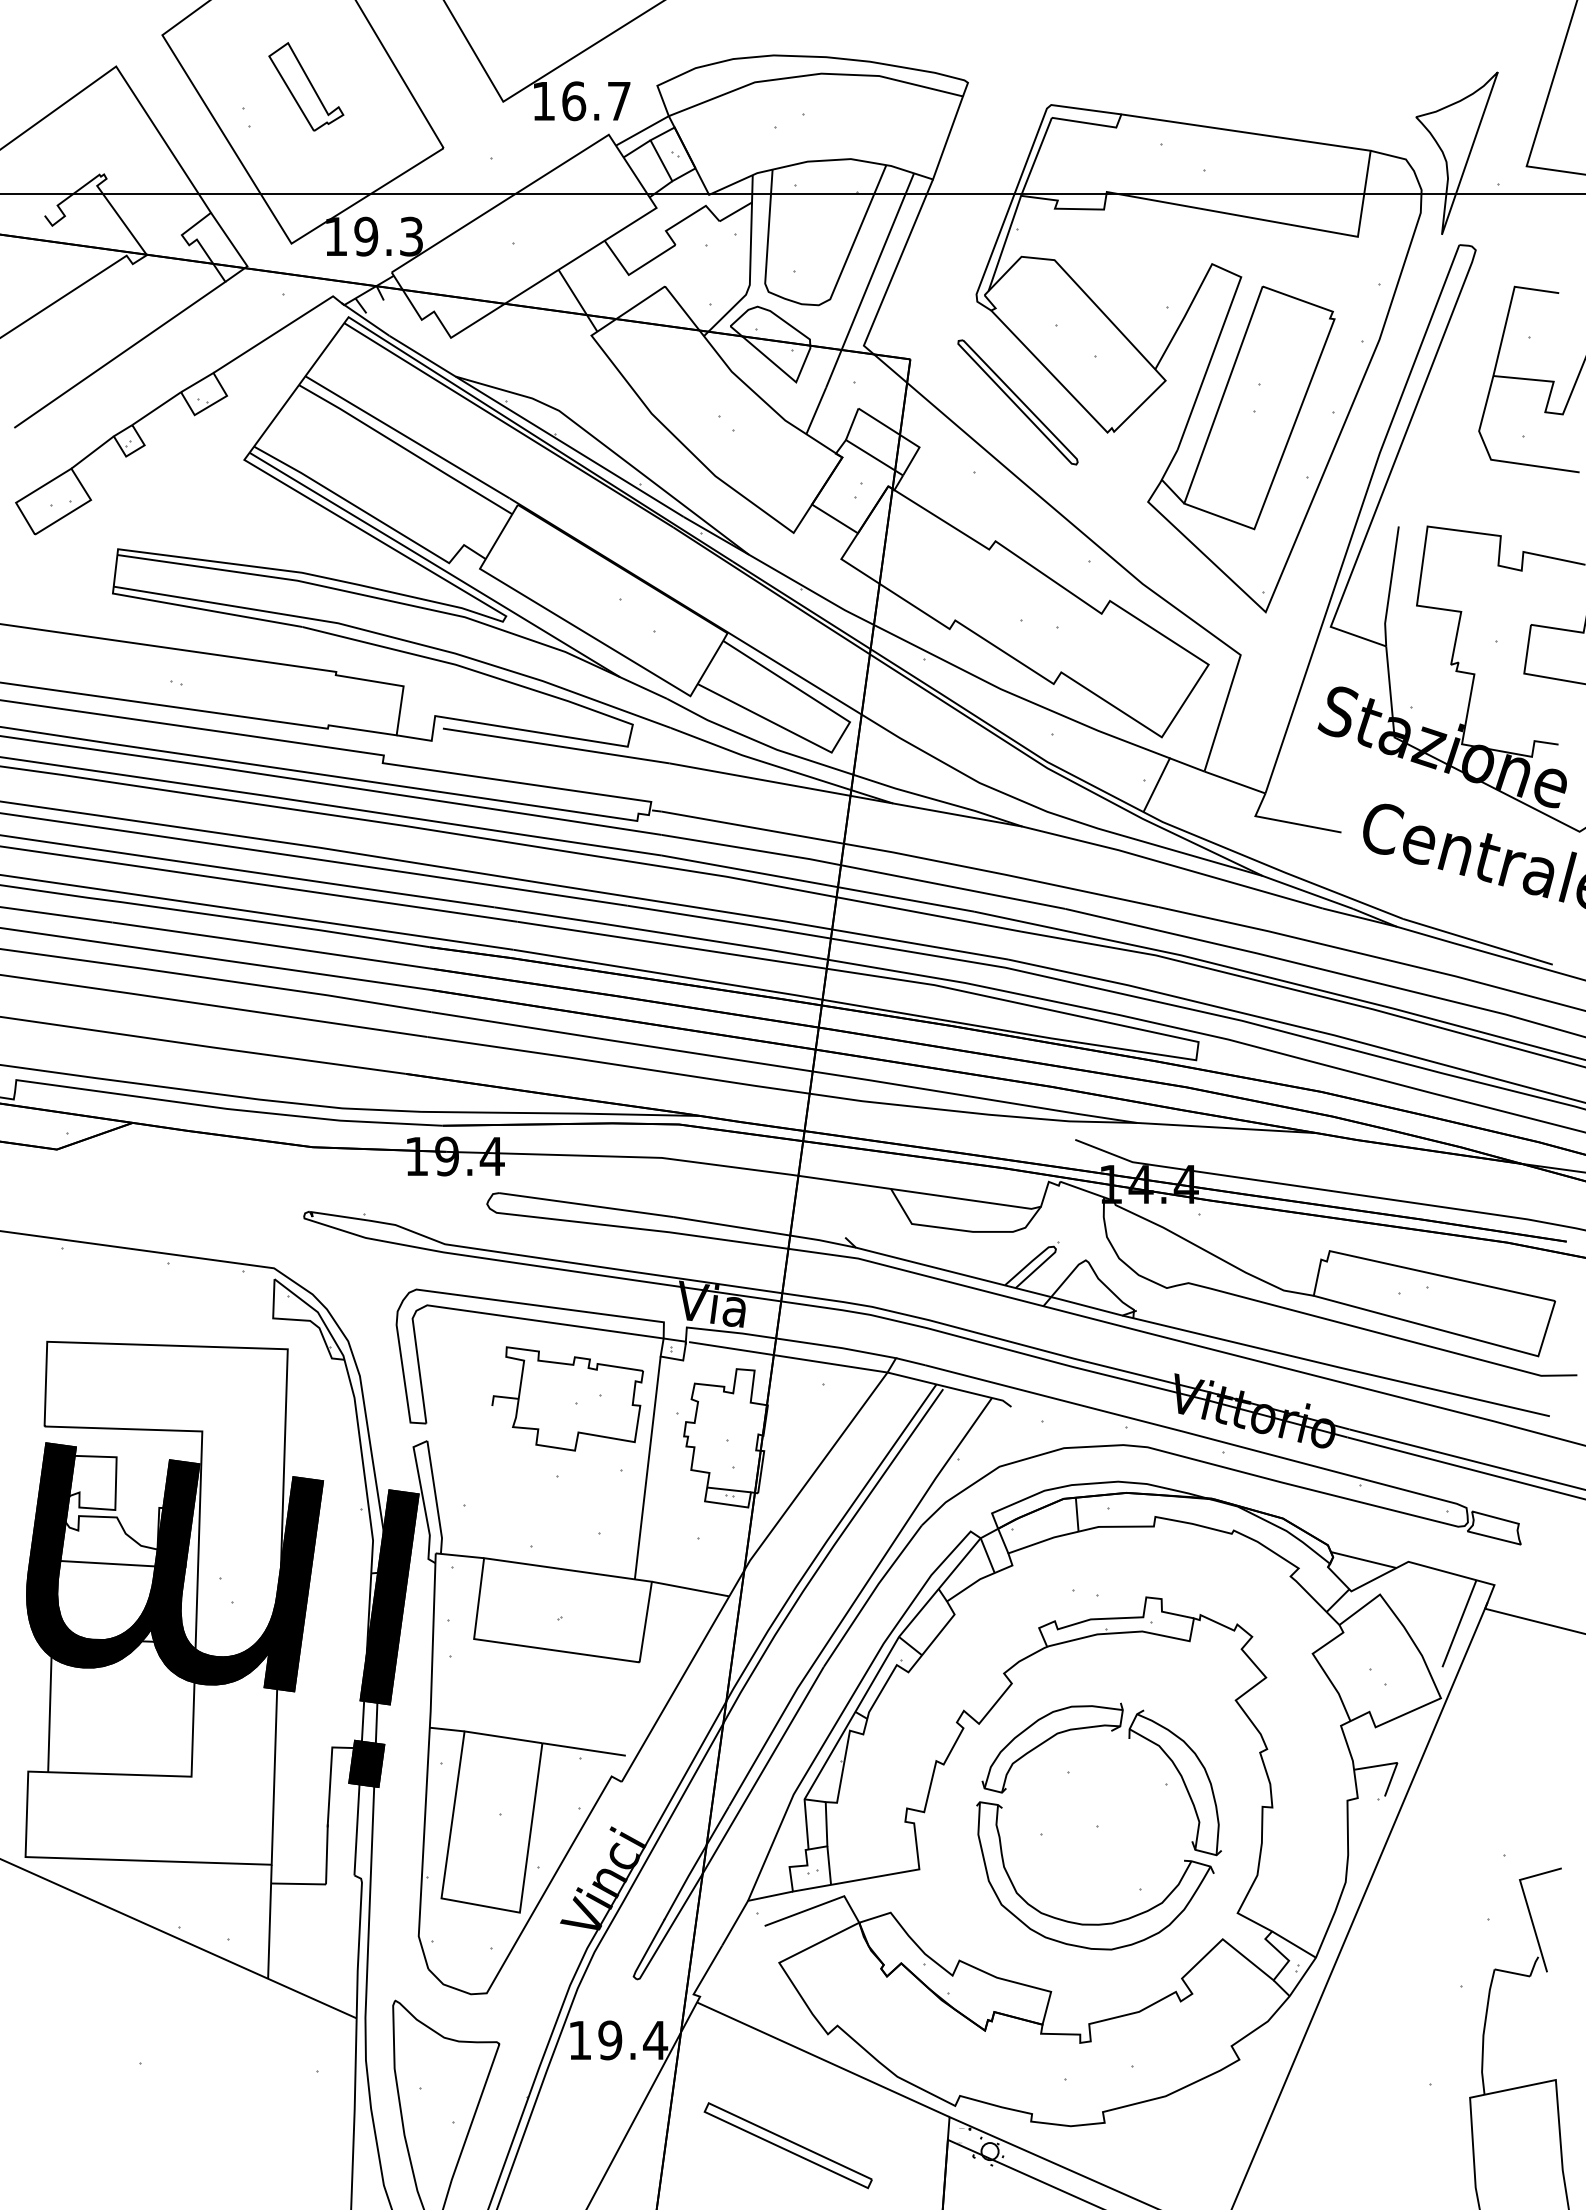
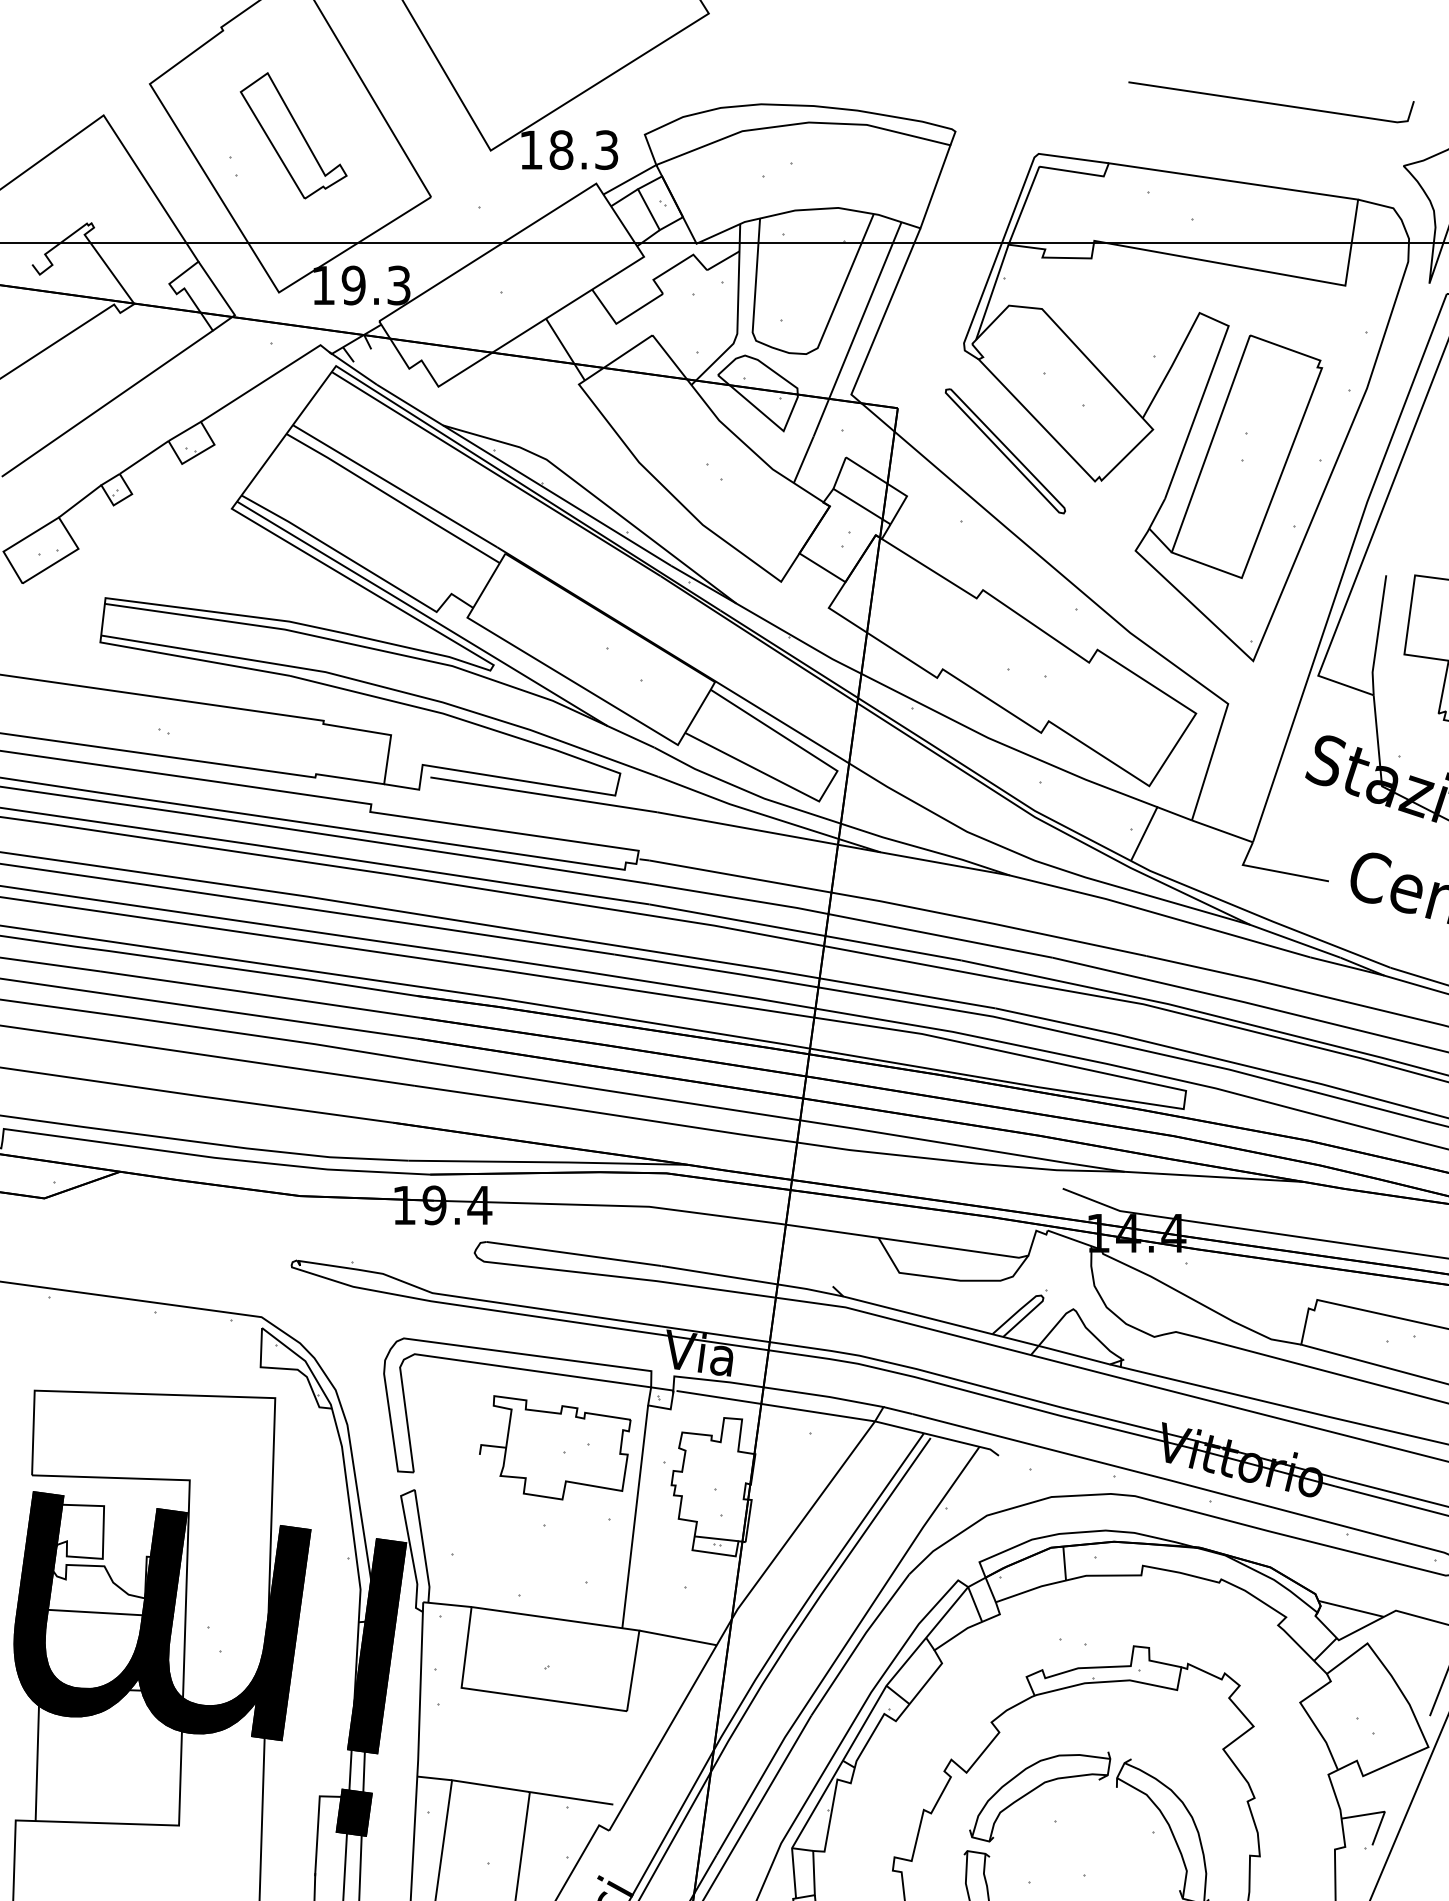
line: (1284, 53) -> (1271, 102), added
part: (306, 86) -> (293, 135), size x1.43
text: (596, 101) -> (583, 150), 16.7 -> 18.3

